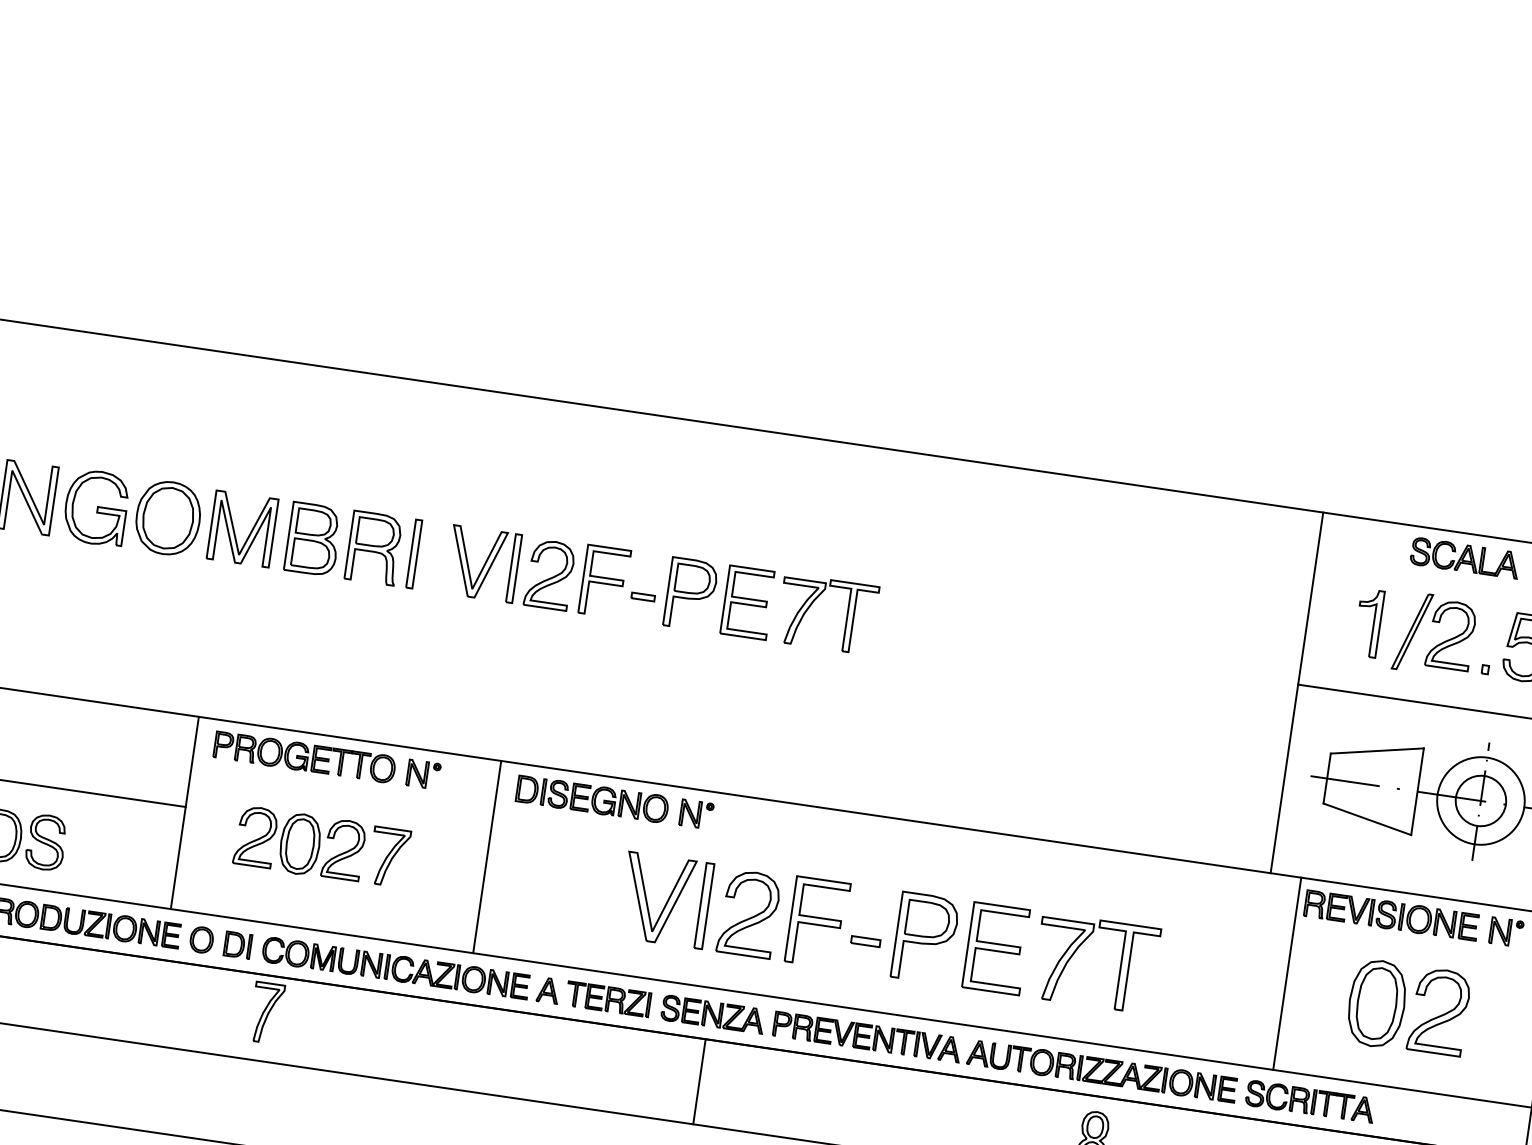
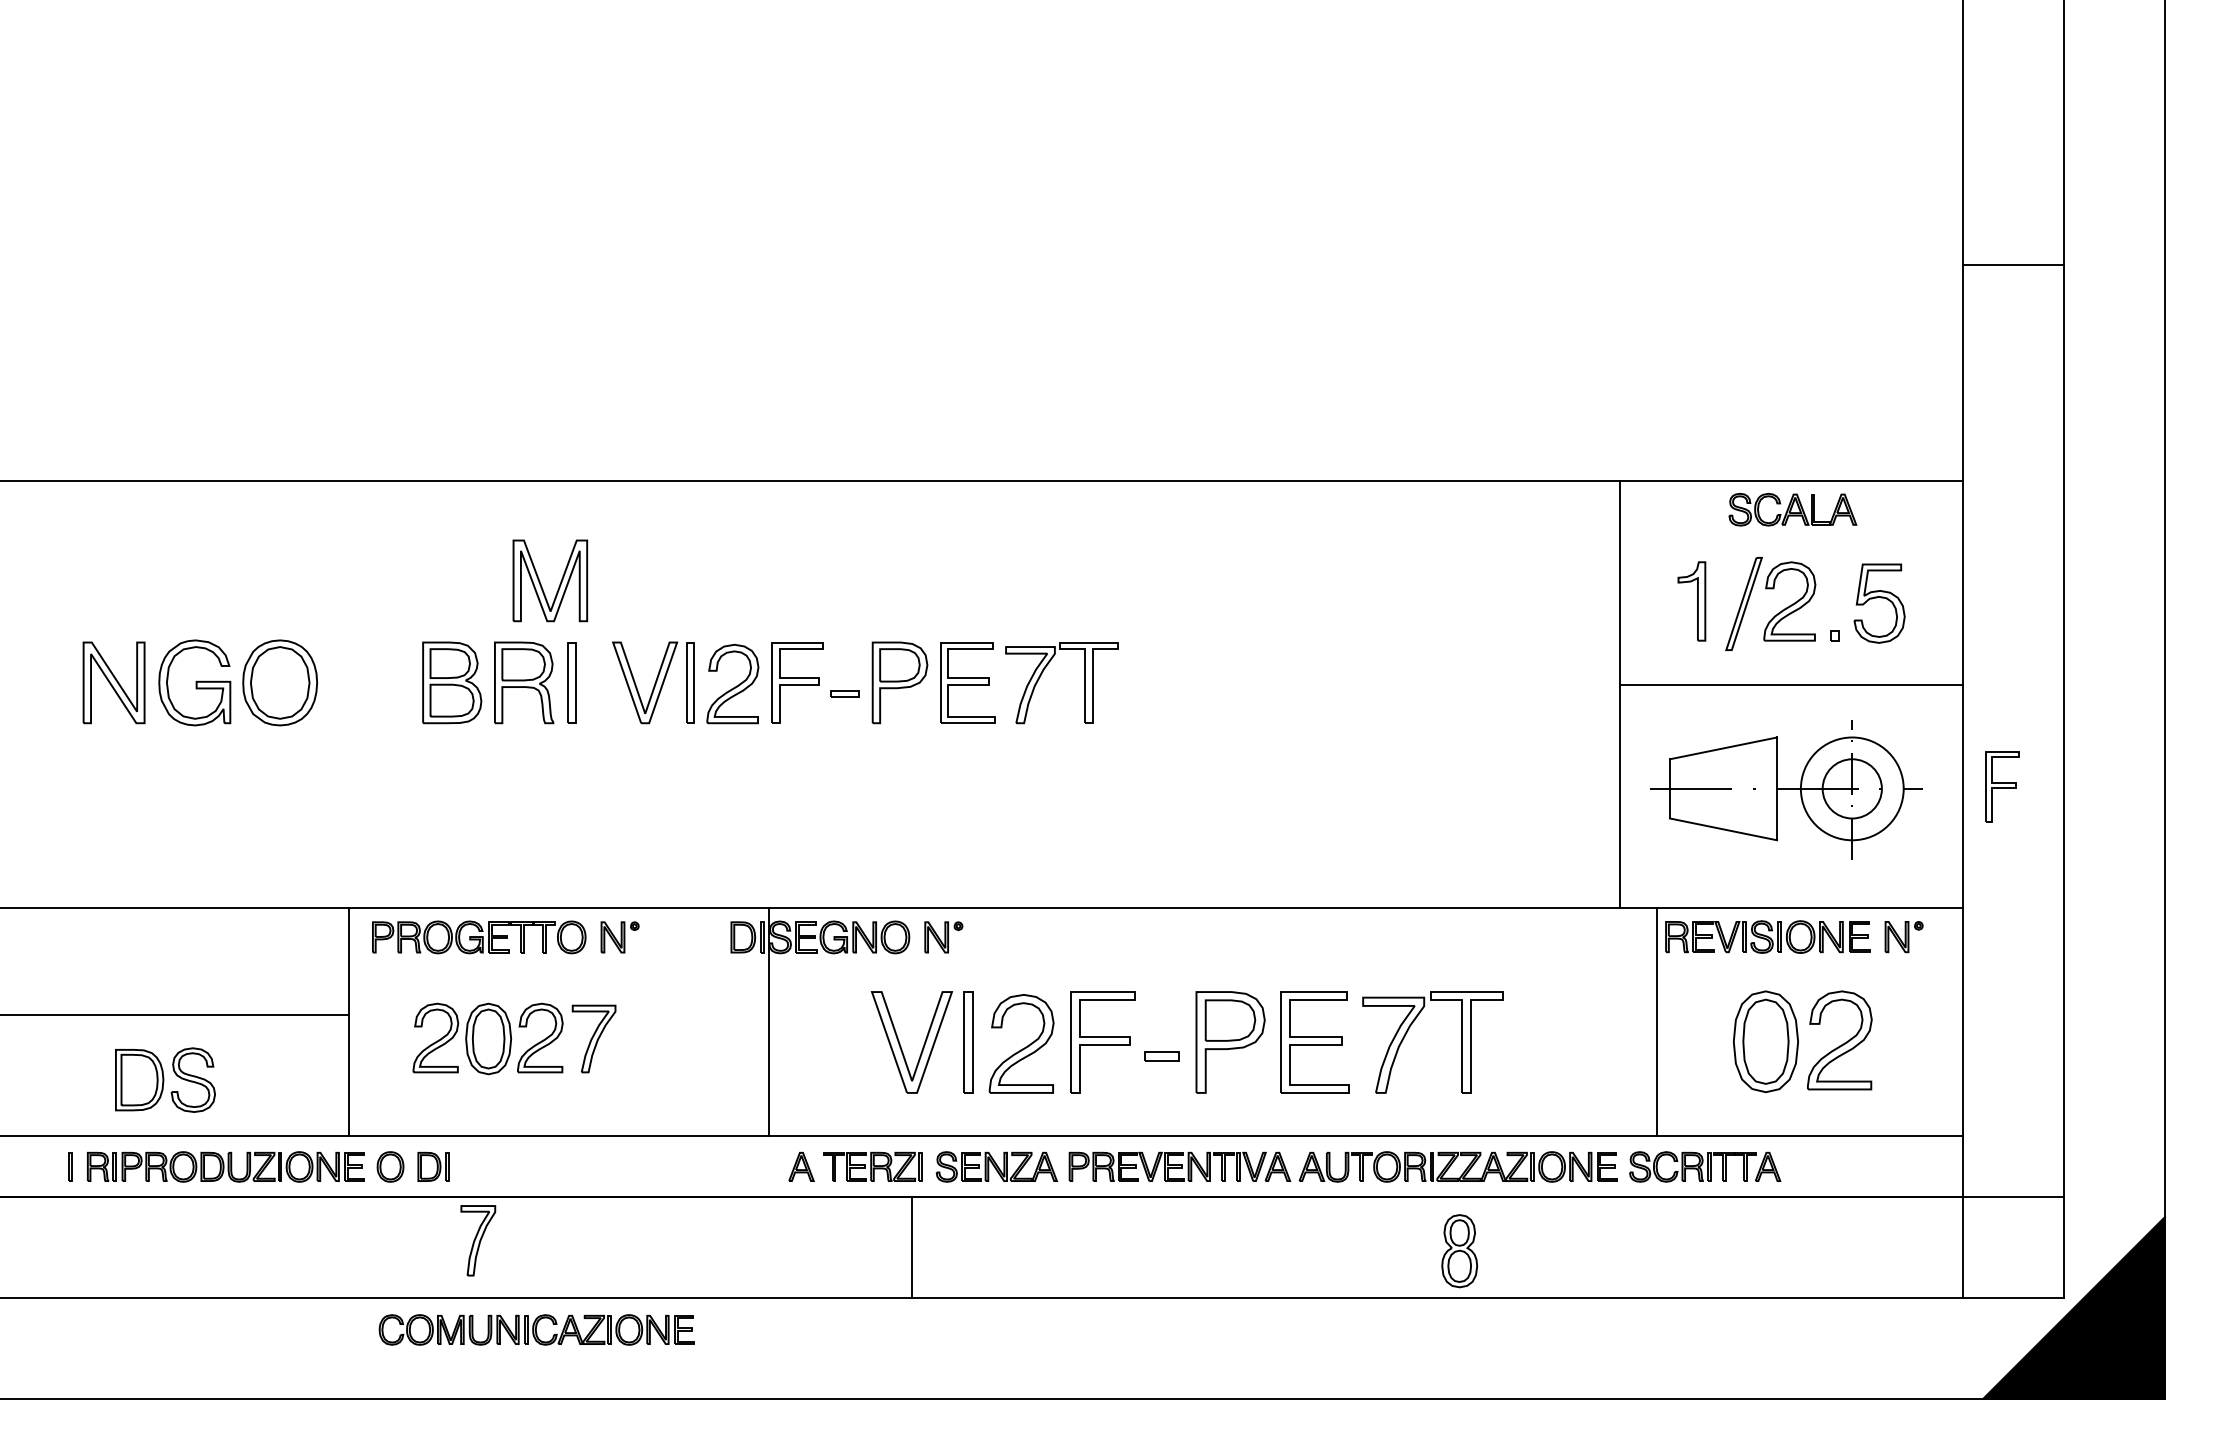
part: (234, 531) -> (541, 584), moved
line: (486, 857) -> (768, 1022), moved
part: (395, 967) -> (536, 1329), moved
line: (699, 1081) -> (912, 1246), moved

